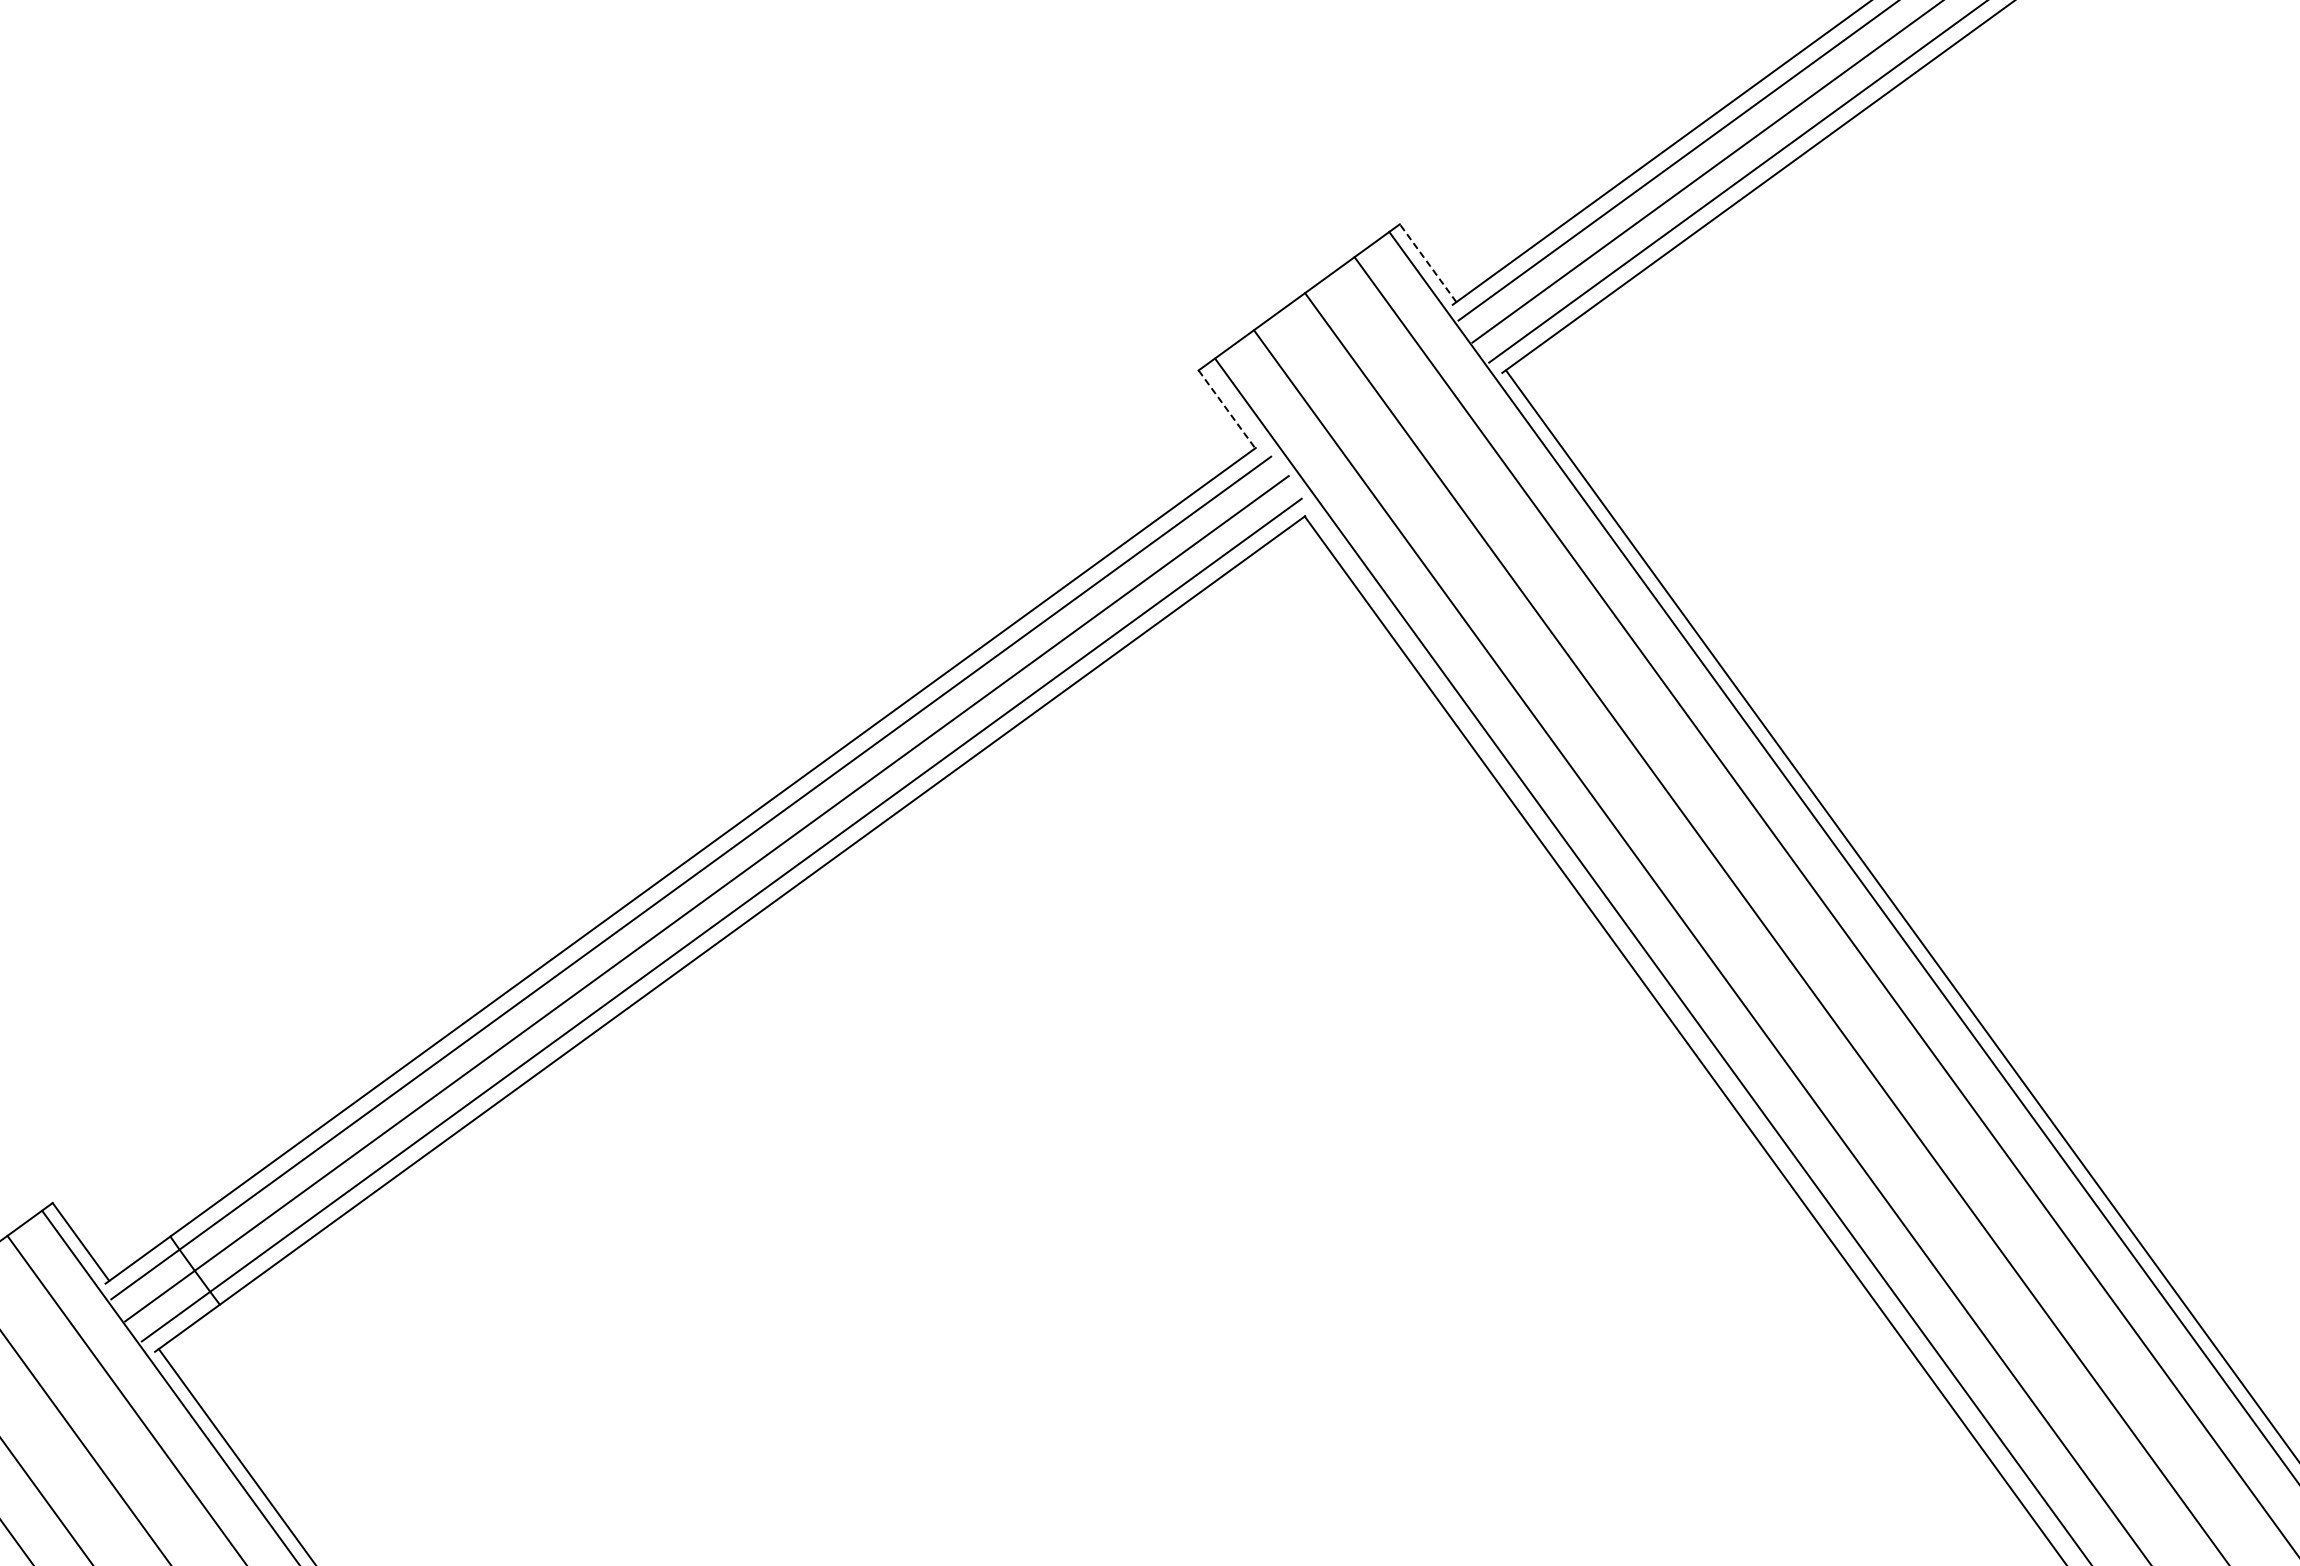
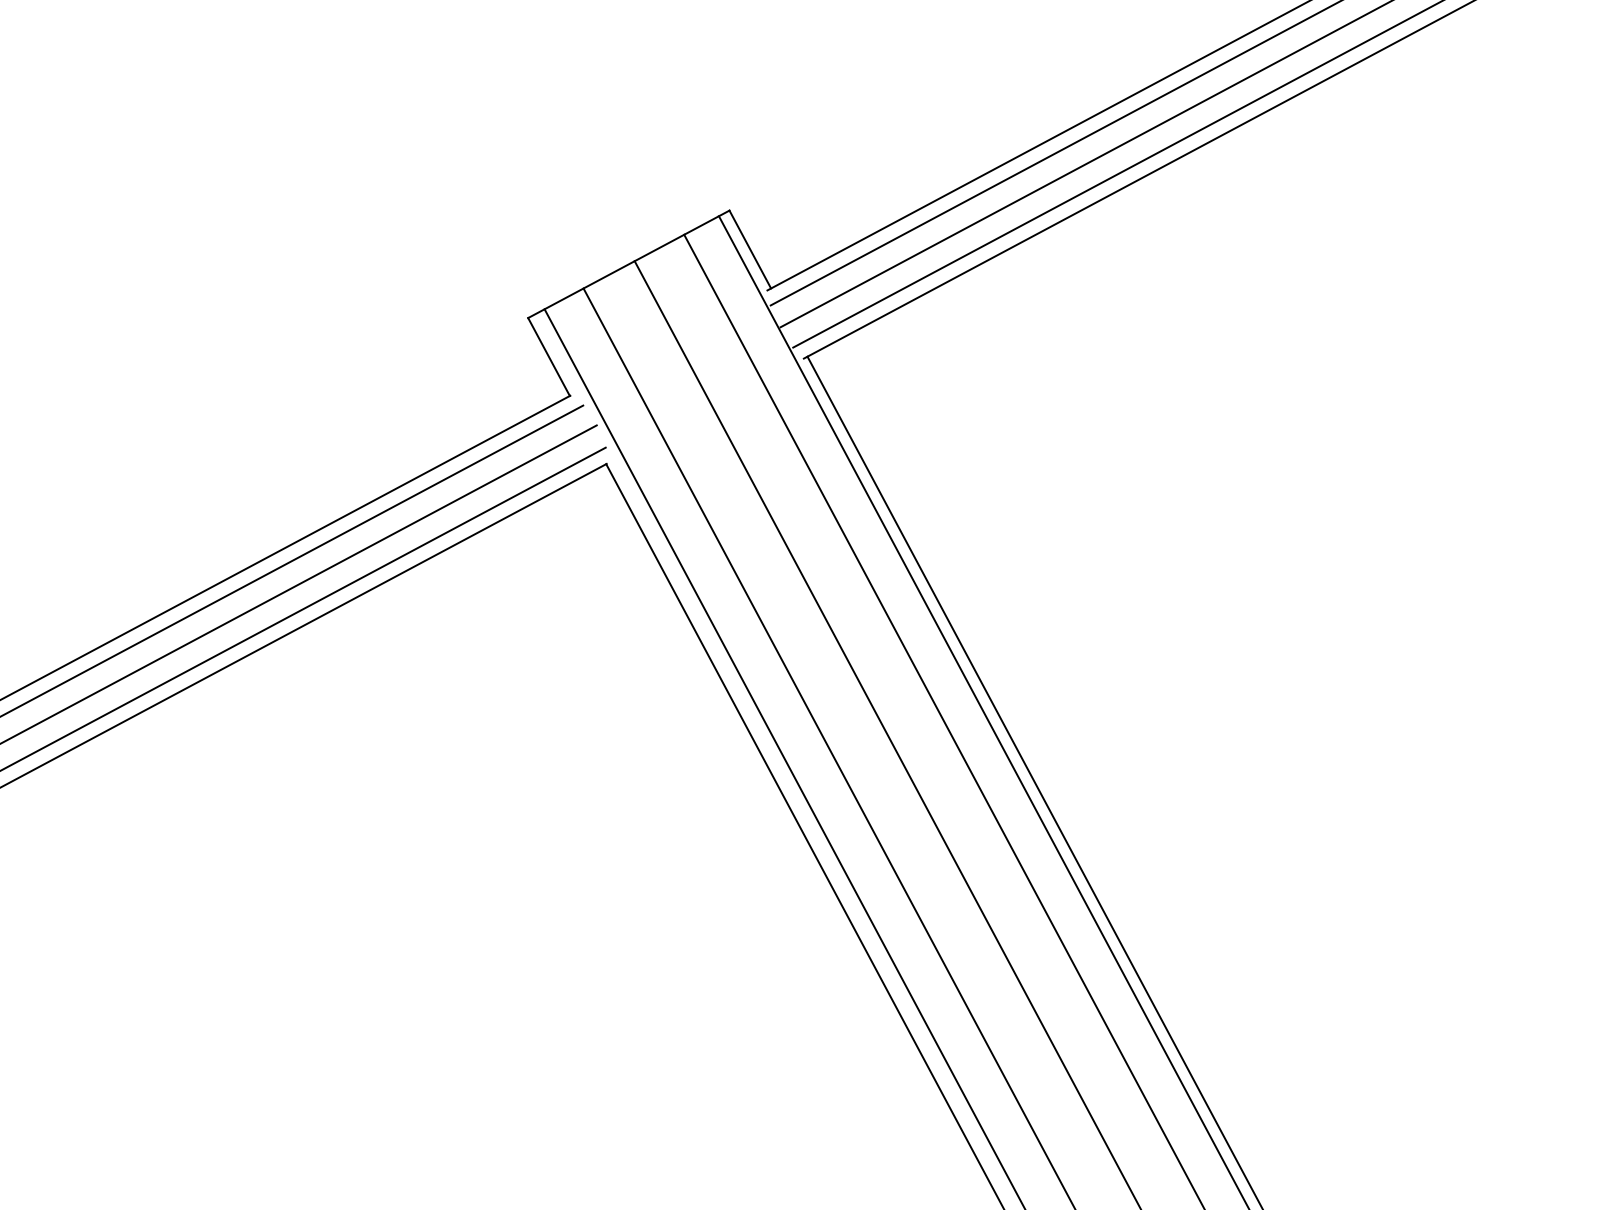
line: (1427, 262) -> (749, 248), dashed -> solid
line: (1227, 409) -> (549, 357), dashed -> solid

